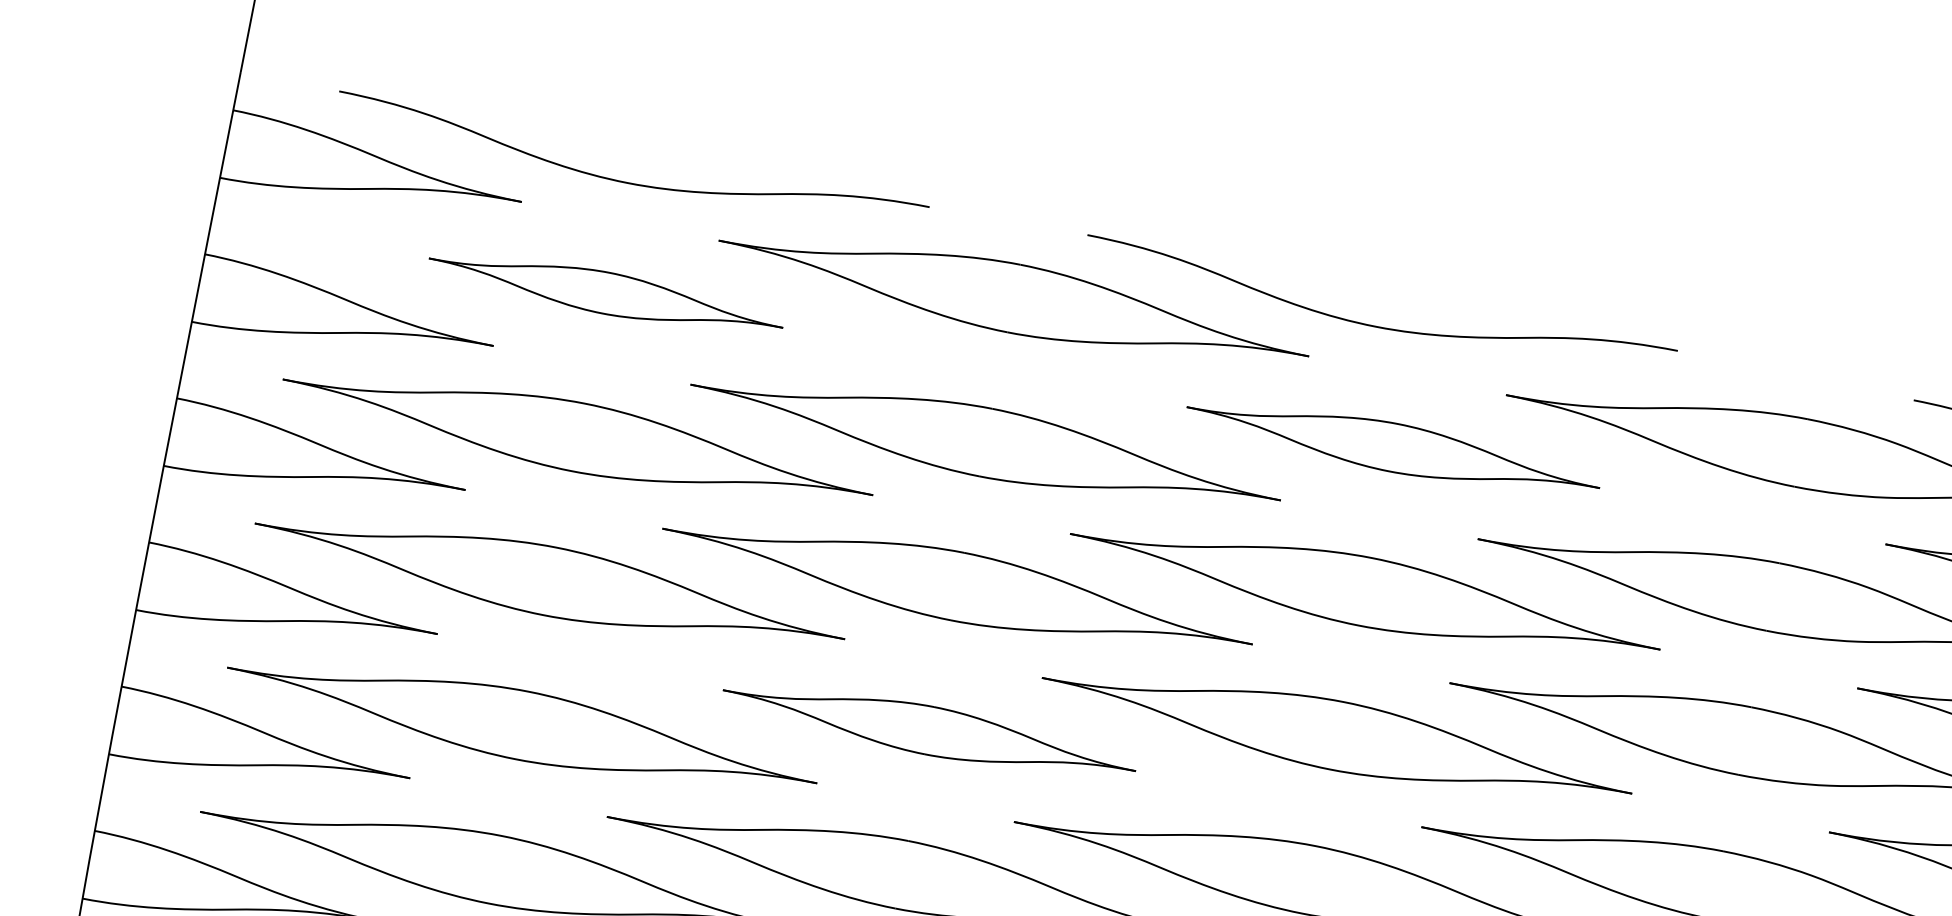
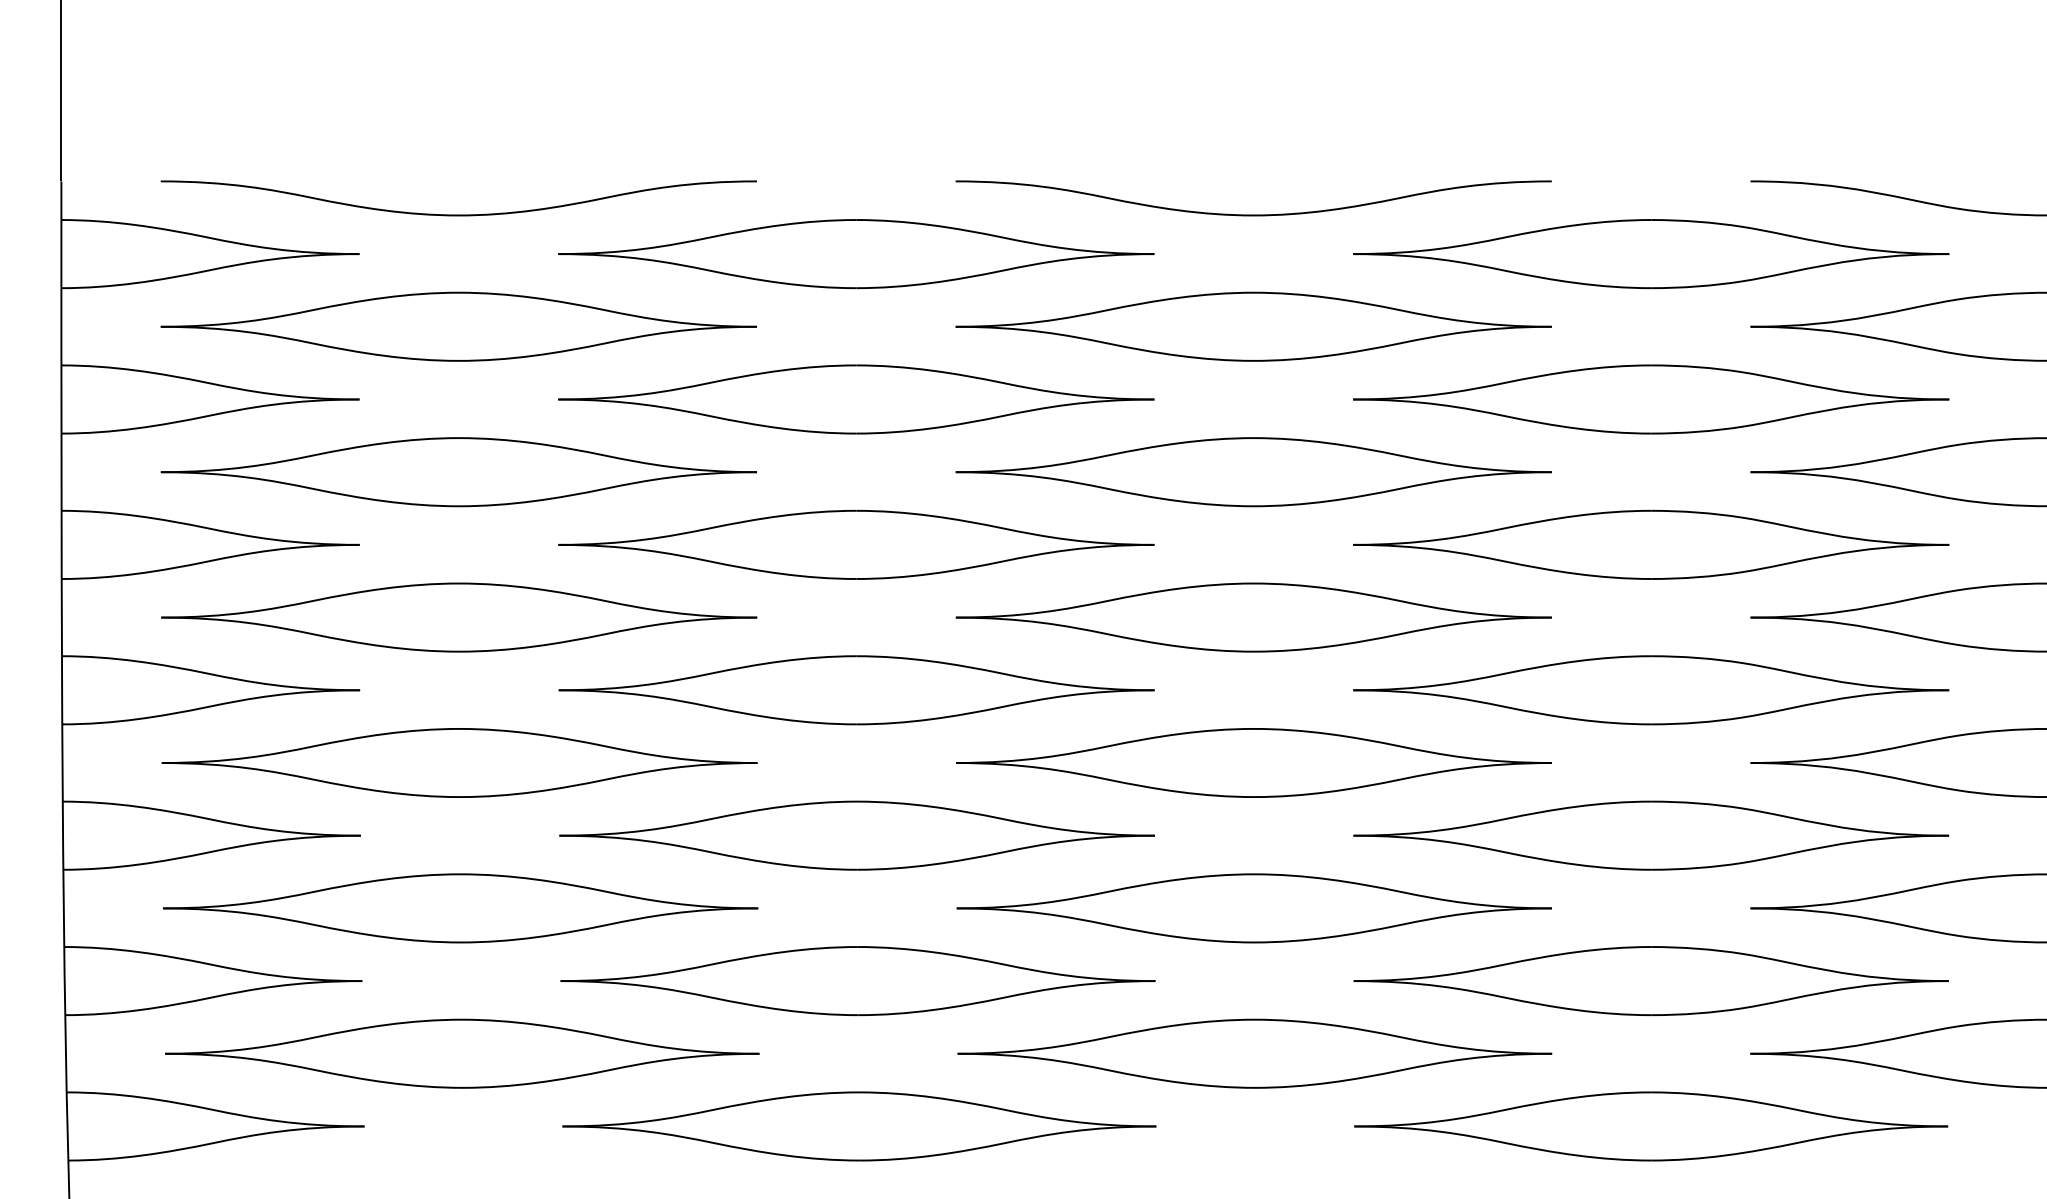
part: (605, 292) -> (458, 326), size x1.67
curve: (1375, 325) -> (1253, 214), moved
part: (1393, 447) -> (1253, 326), size x1.43
part: (929, 730) -> (856, 690), size x1.43

